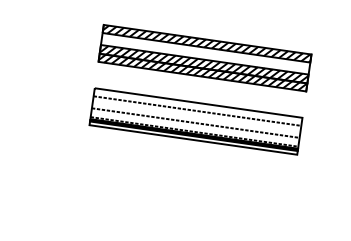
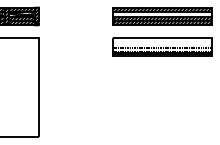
line: (197, 110) -> (162, 41), removed

